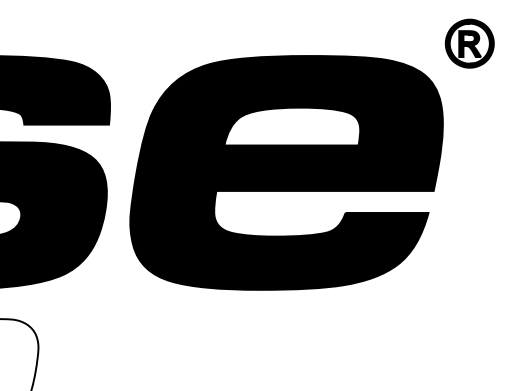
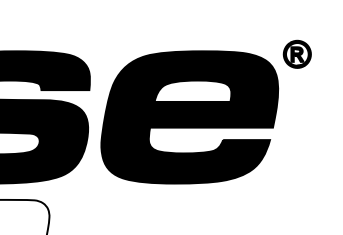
part: (468, 42) -> (296, 53), moved

